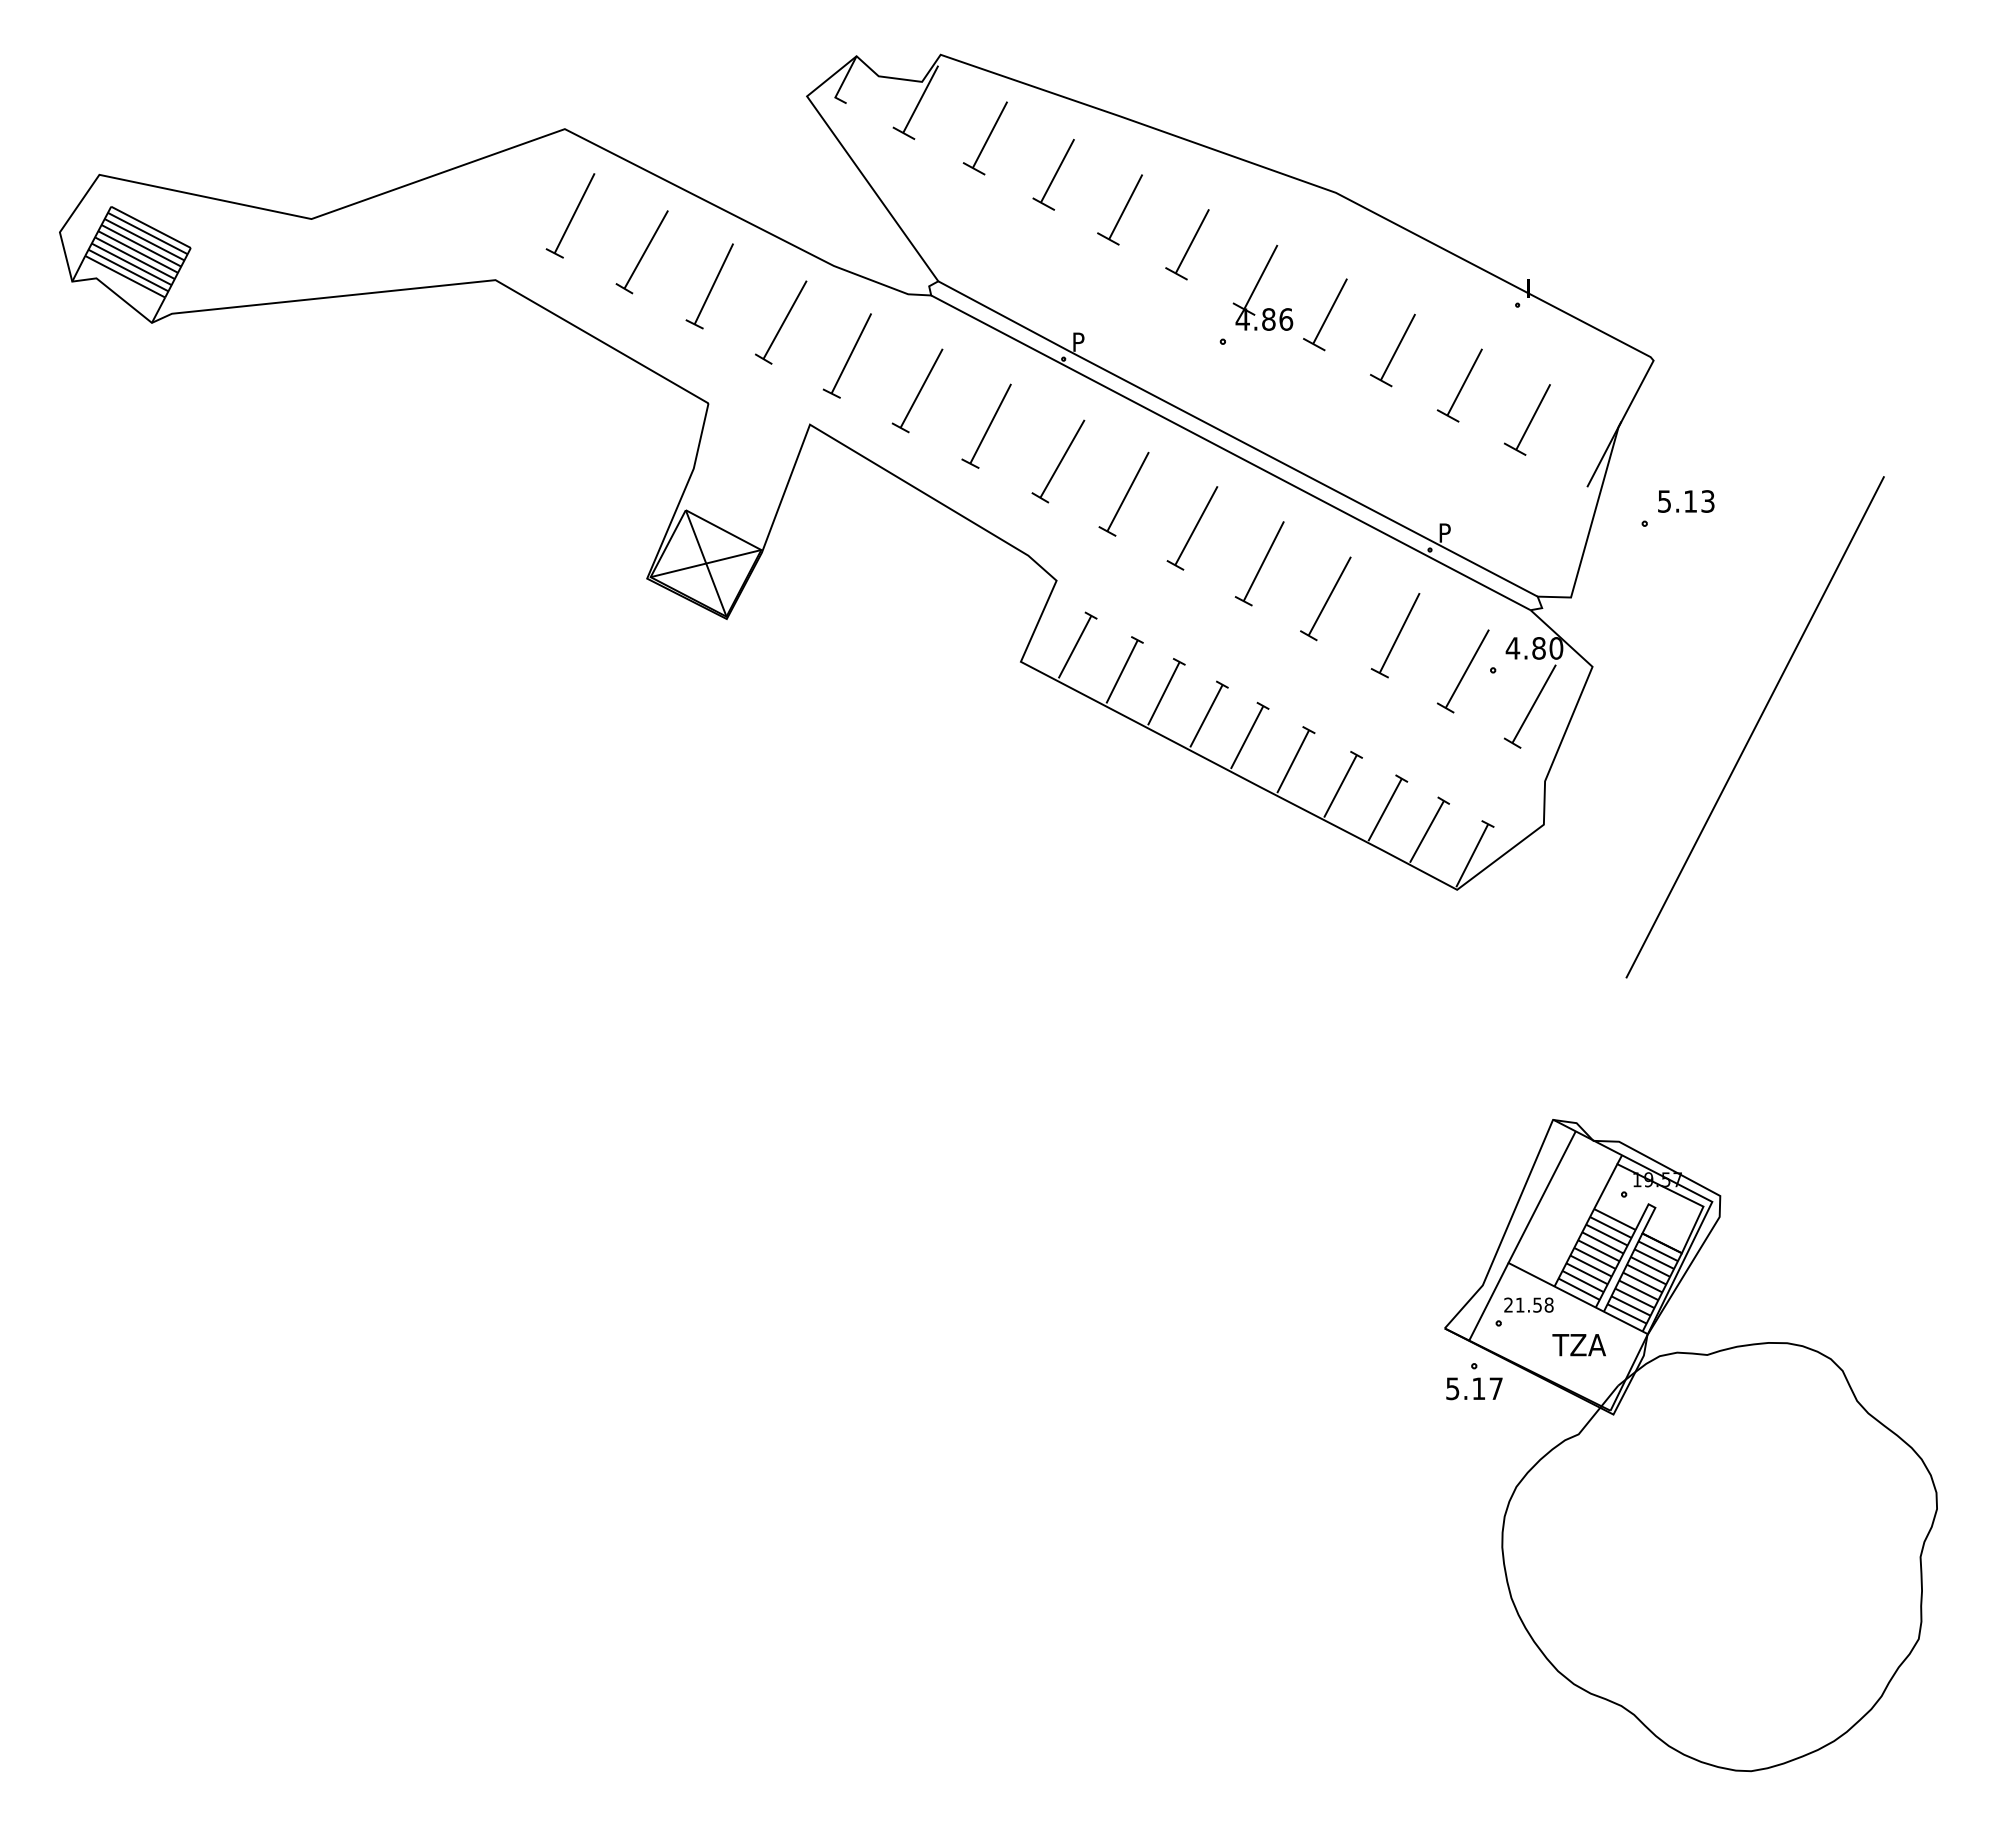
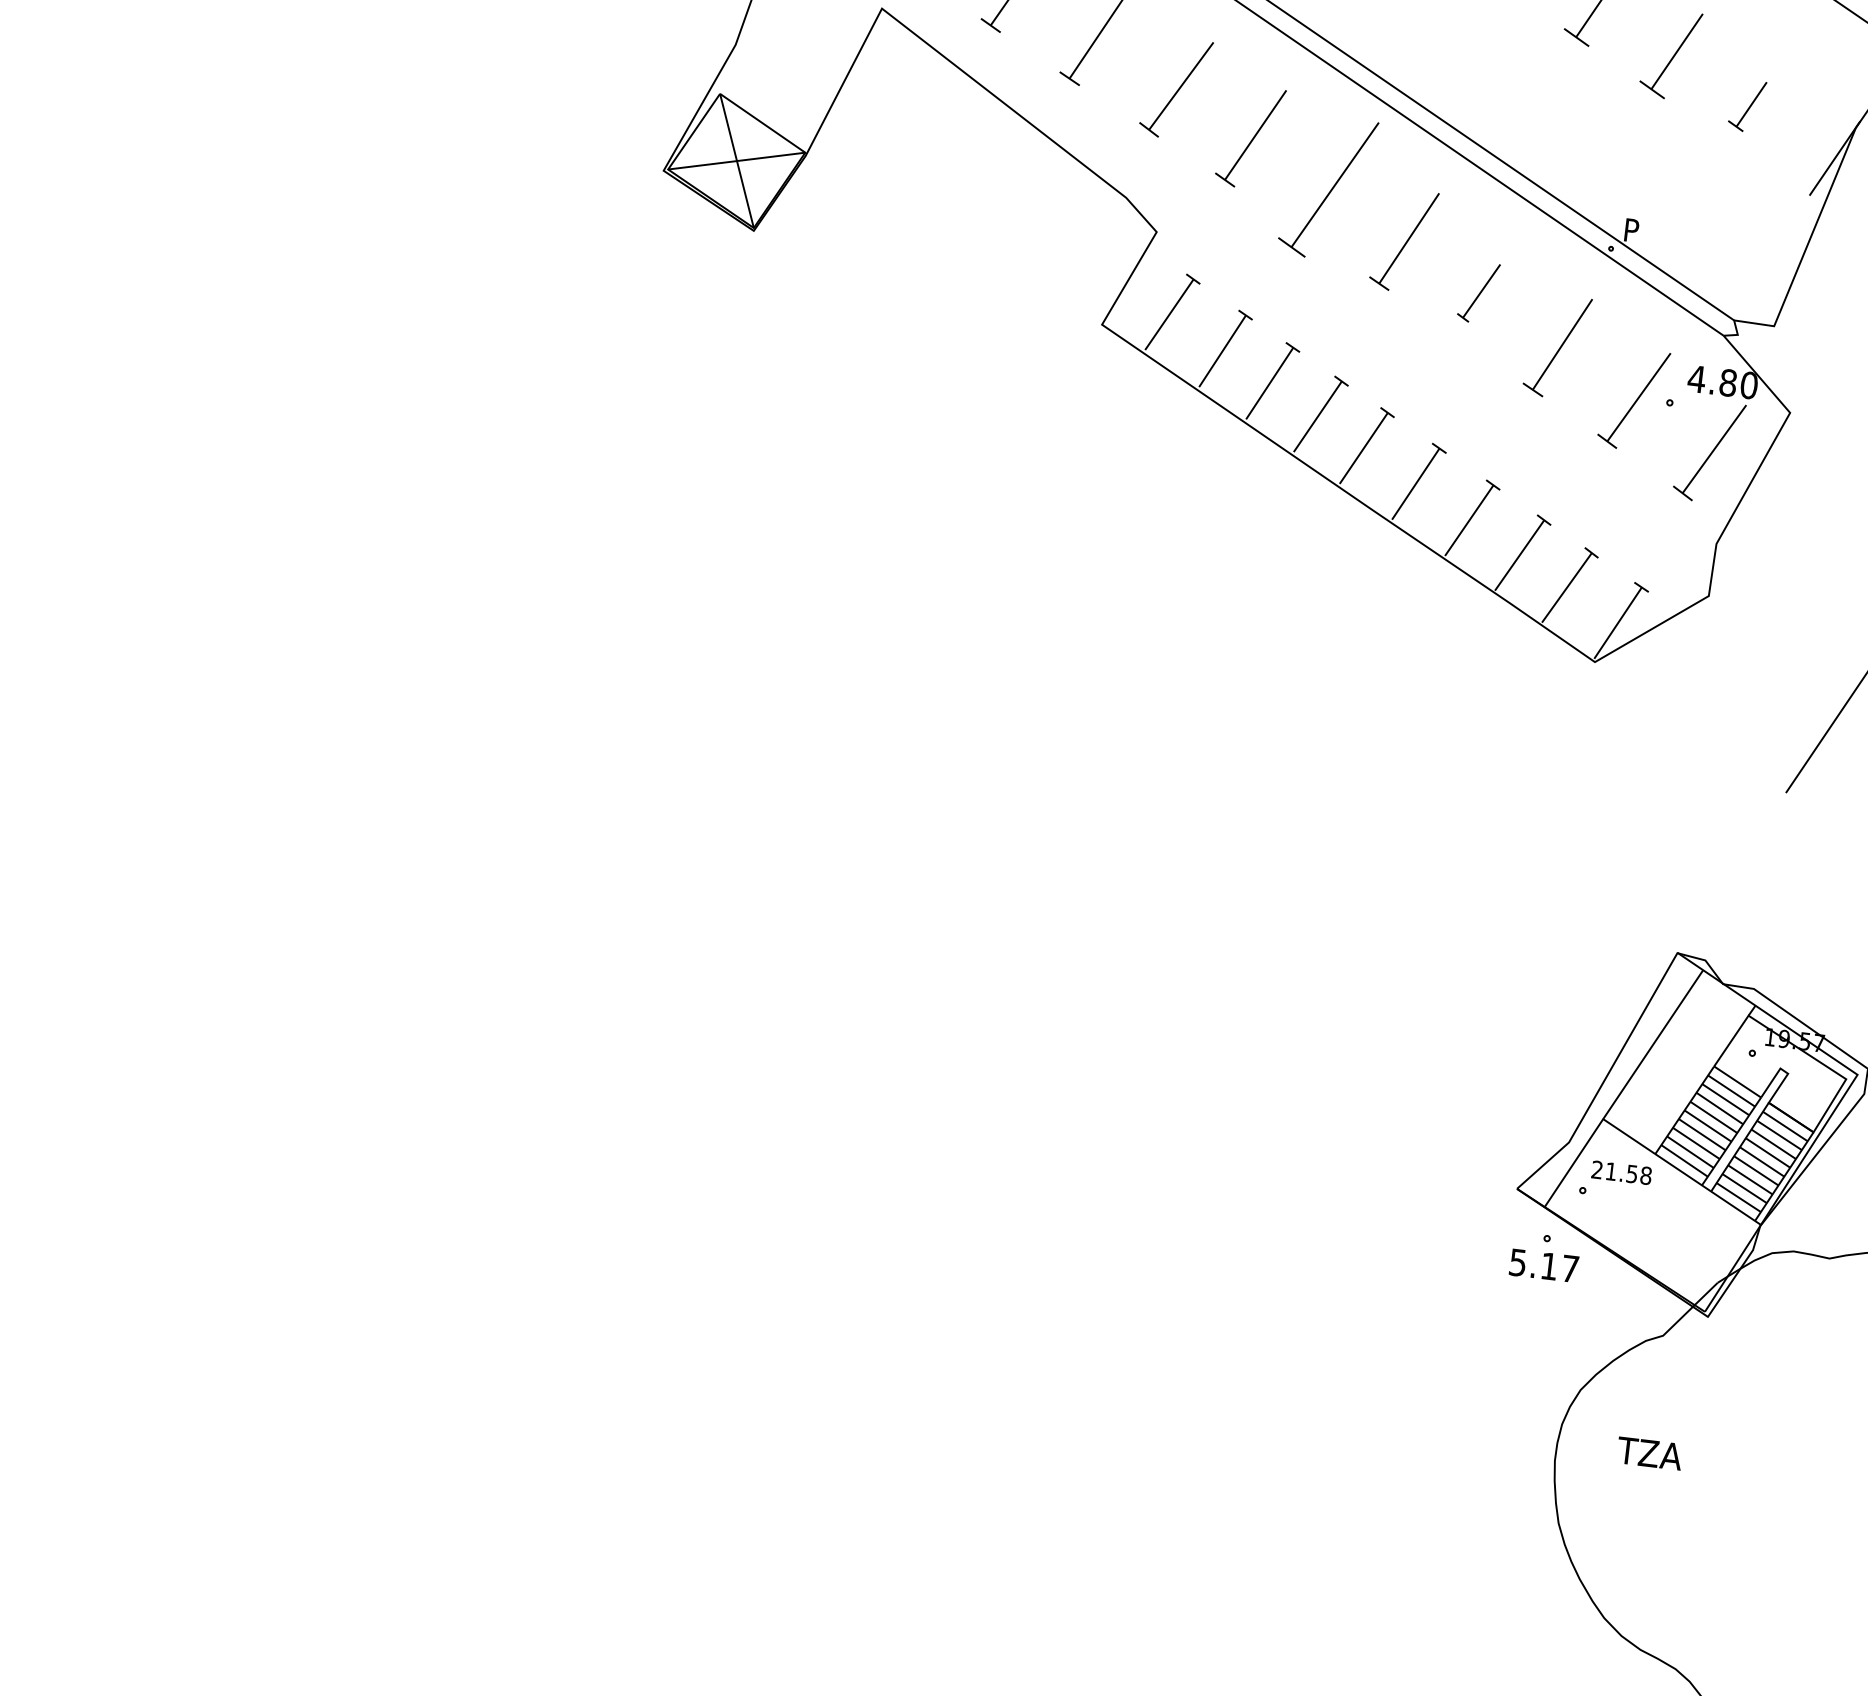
part: (1527, 419) -> (1747, 105), size x0.6
part: (1192, 528) -> (1327, 188), size x1.4
part: (1325, 598) -> (1478, 292), size x0.6
text: (1578, 1345) -> (1648, 1453), moved

